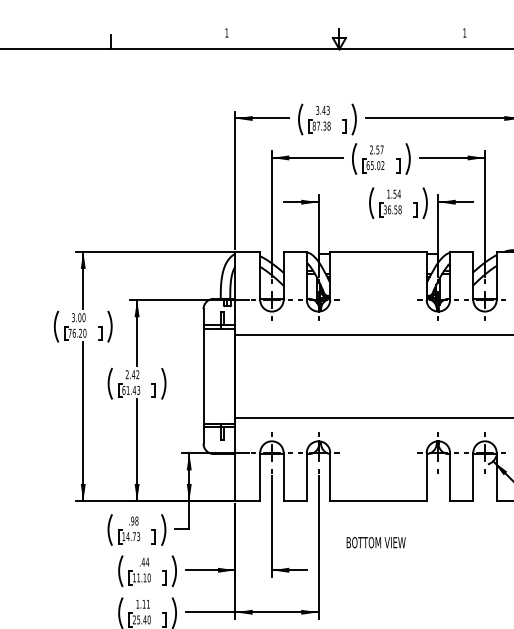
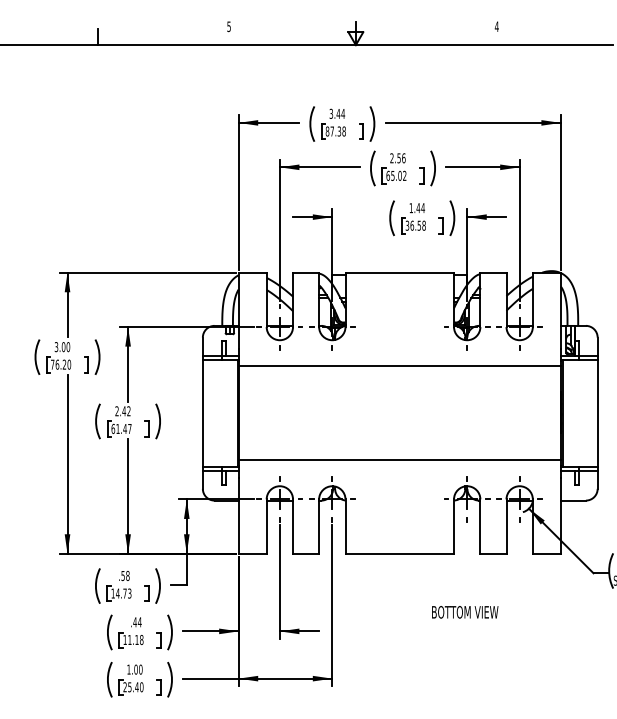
text: (226, 32) -> (228, 26), 1 -> 5
text: (464, 32) -> (496, 26), 1 -> 4
text: (328, 110) -> (343, 113), 3.43 -> 3.44
text: (381, 150) -> (403, 158), 2.57 -> 2.56
text: (395, 194) -> (418, 208), 1.54 -> 1.44
text: (138, 390) -> (129, 428), 61.43 -> 61.47
text: (132, 520) -> (122, 575), .98 -> .58
text: (376, 542) -> (465, 612), moved
text: (148, 577) -> (141, 639), 11.10 -> 11.18
text: (146, 604) -> (138, 669), 1.11 -> 1.00

